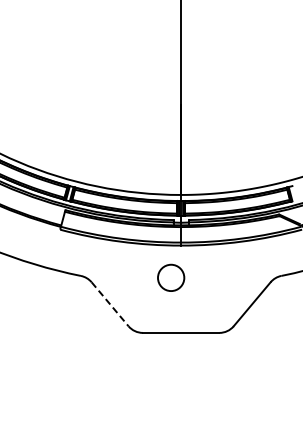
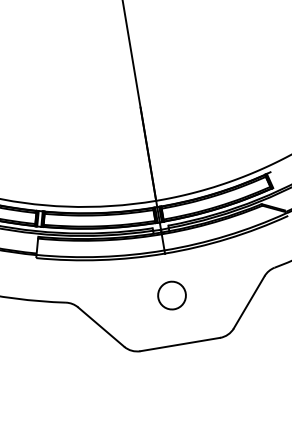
circle: (171, 277) -> (172, 295), moved
line: (110, 304) -> (101, 327), dashed -> solid

